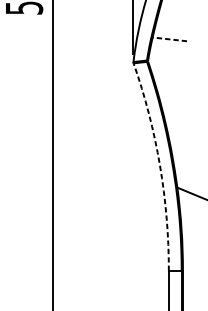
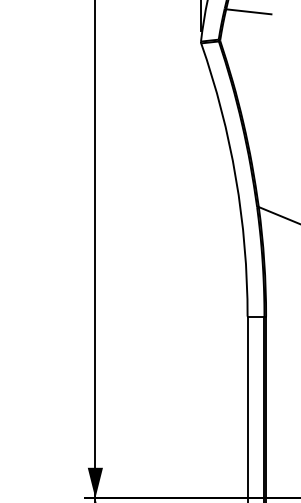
line: (169, 39) -> (248, 11), dashed -> solid
arc: (159, 165) -> (235, 178), dashed -> solid

